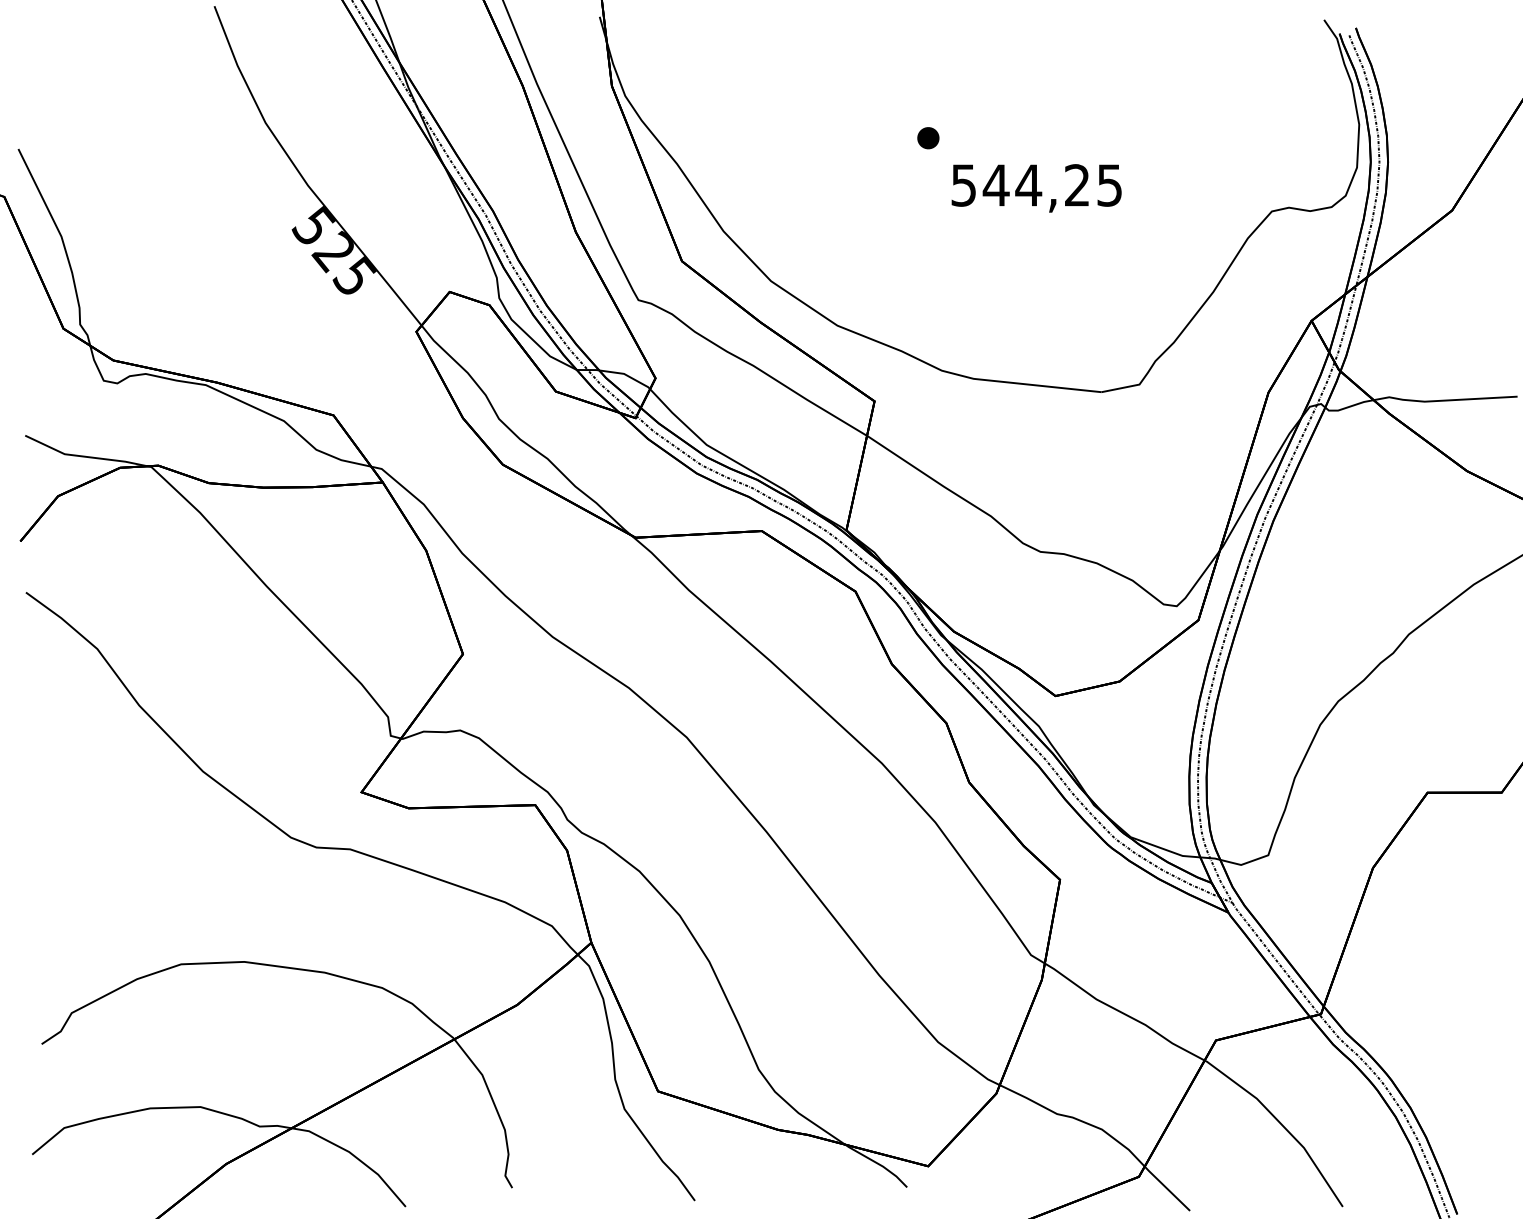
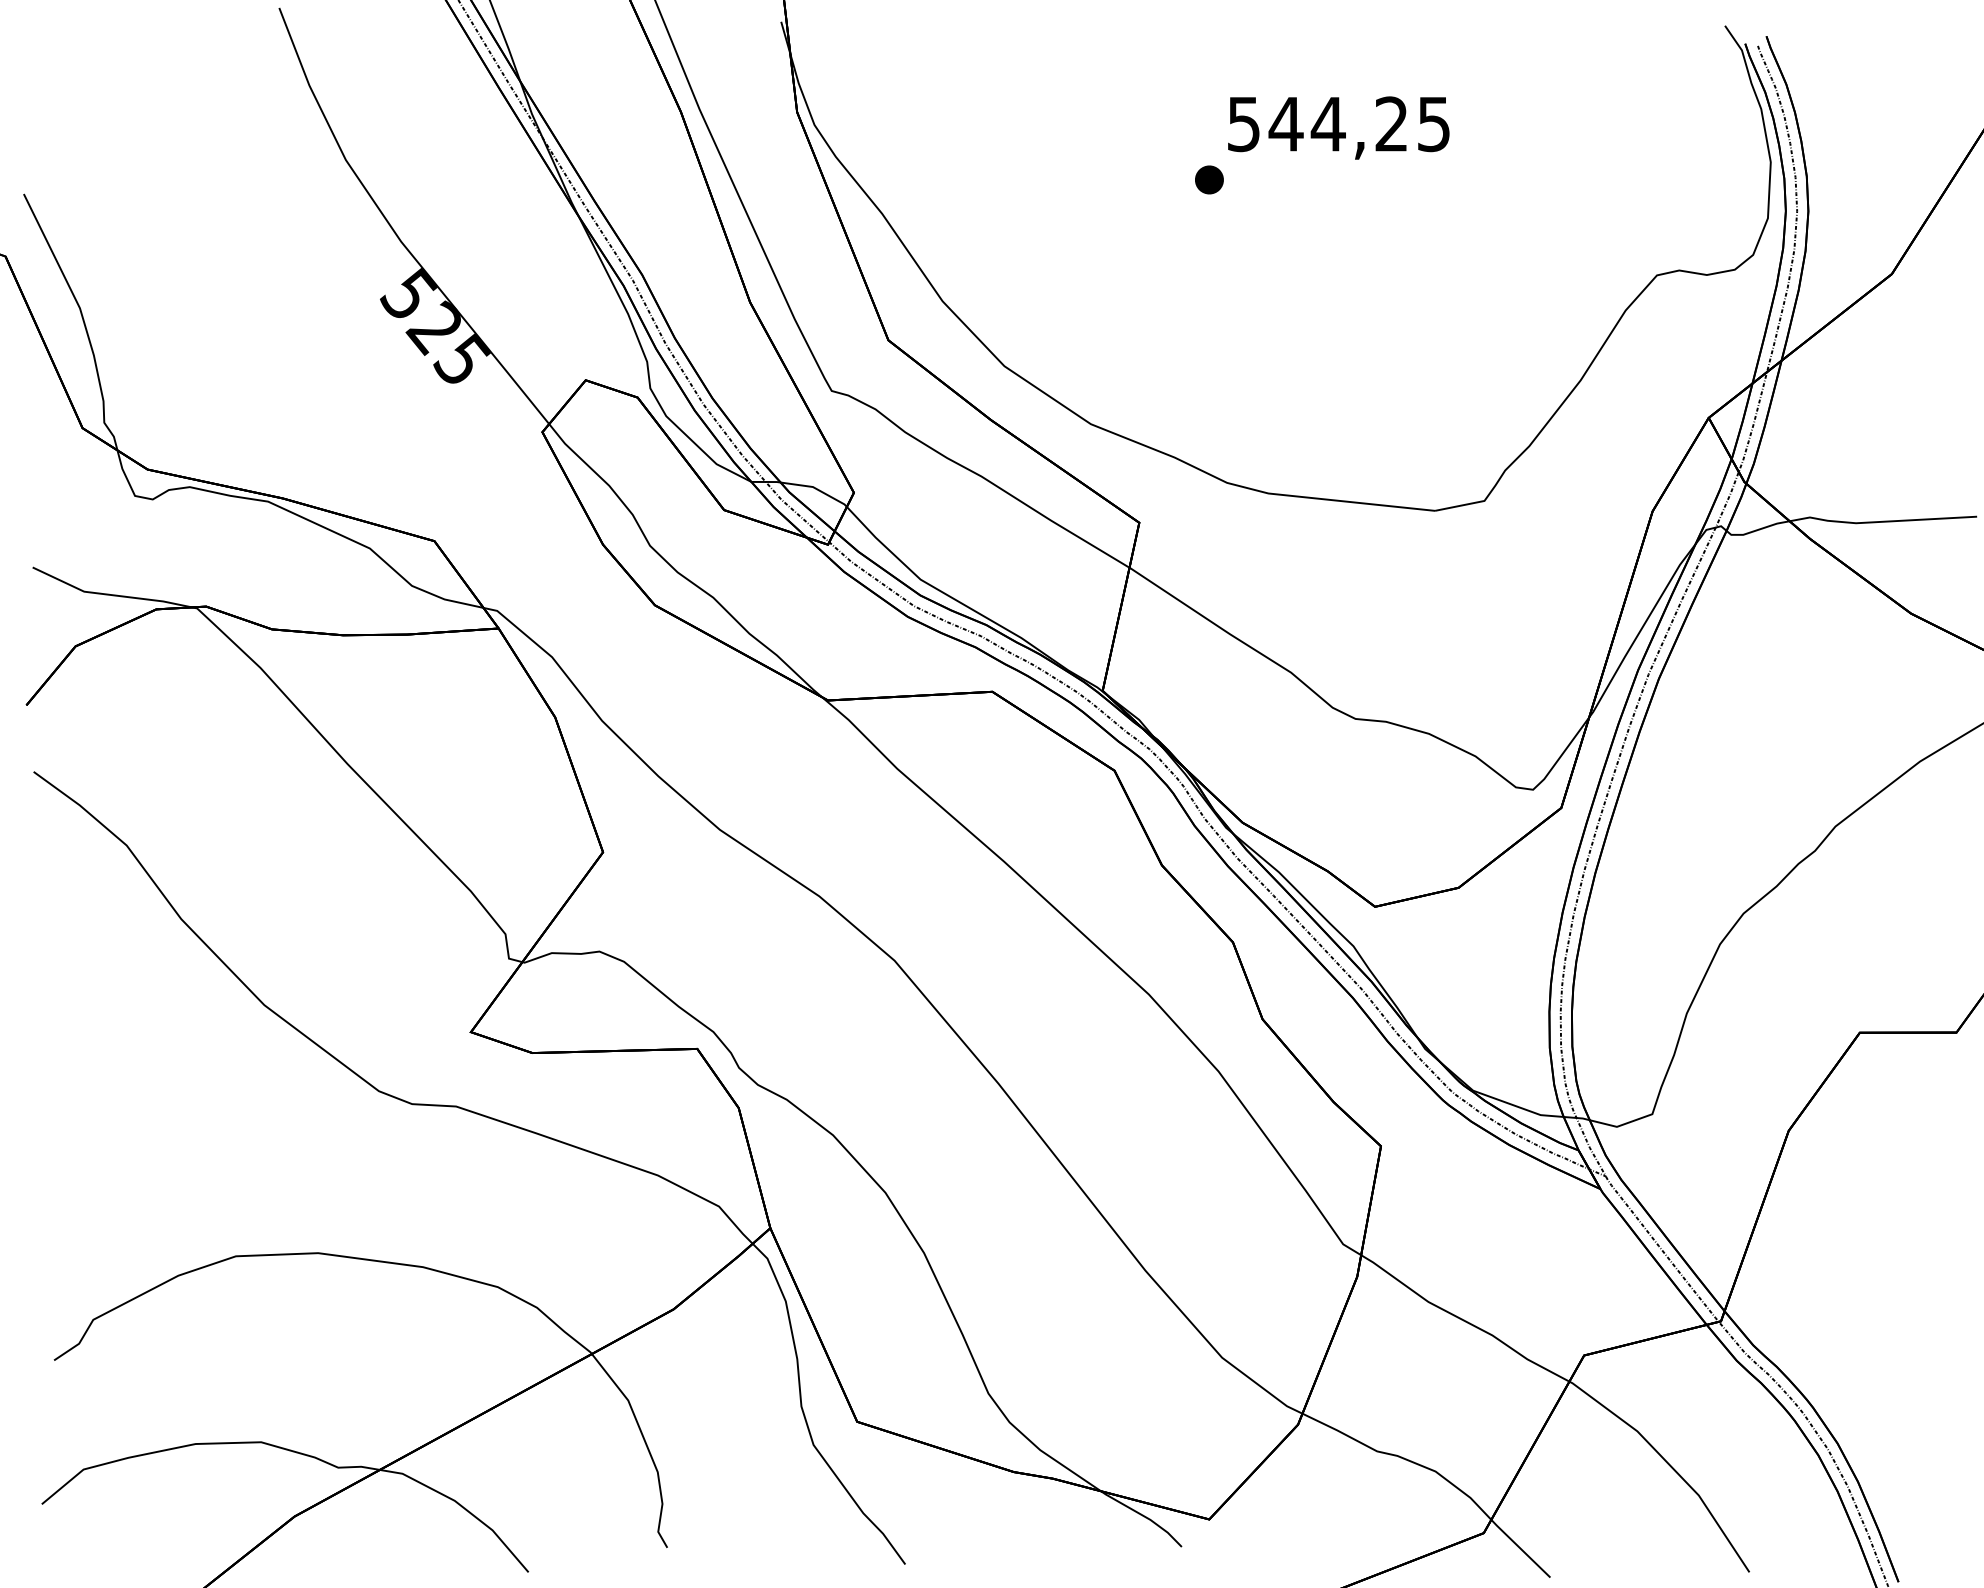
text: (1036, 188) -> (1338, 128), moved

